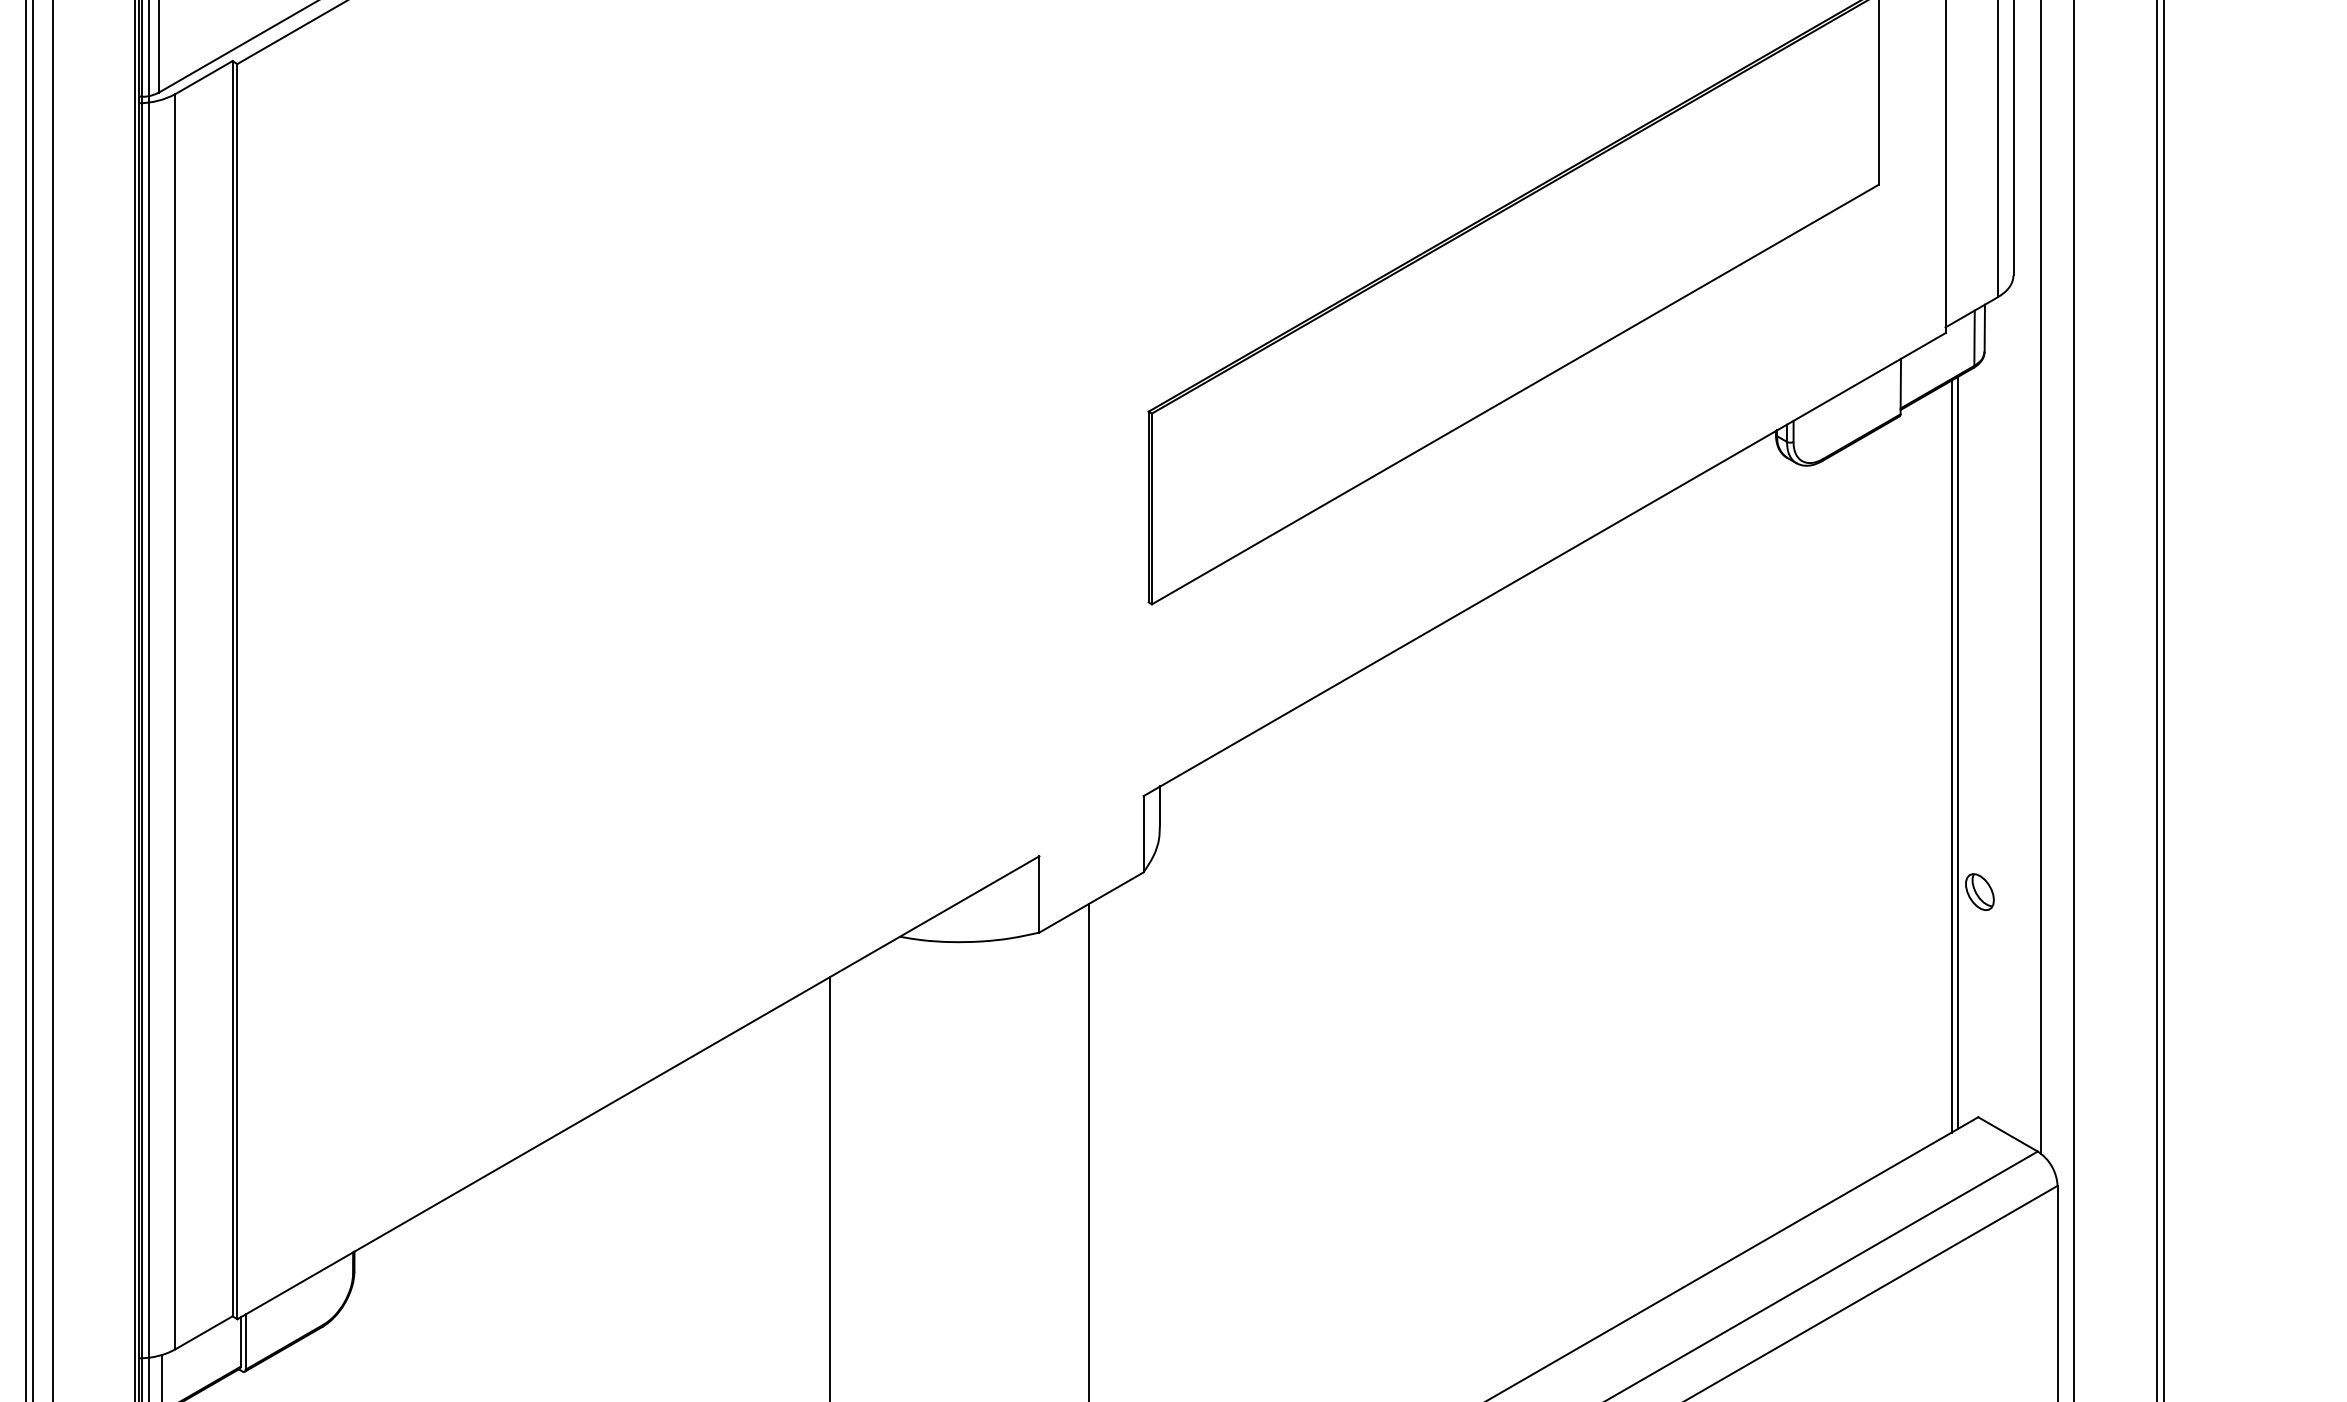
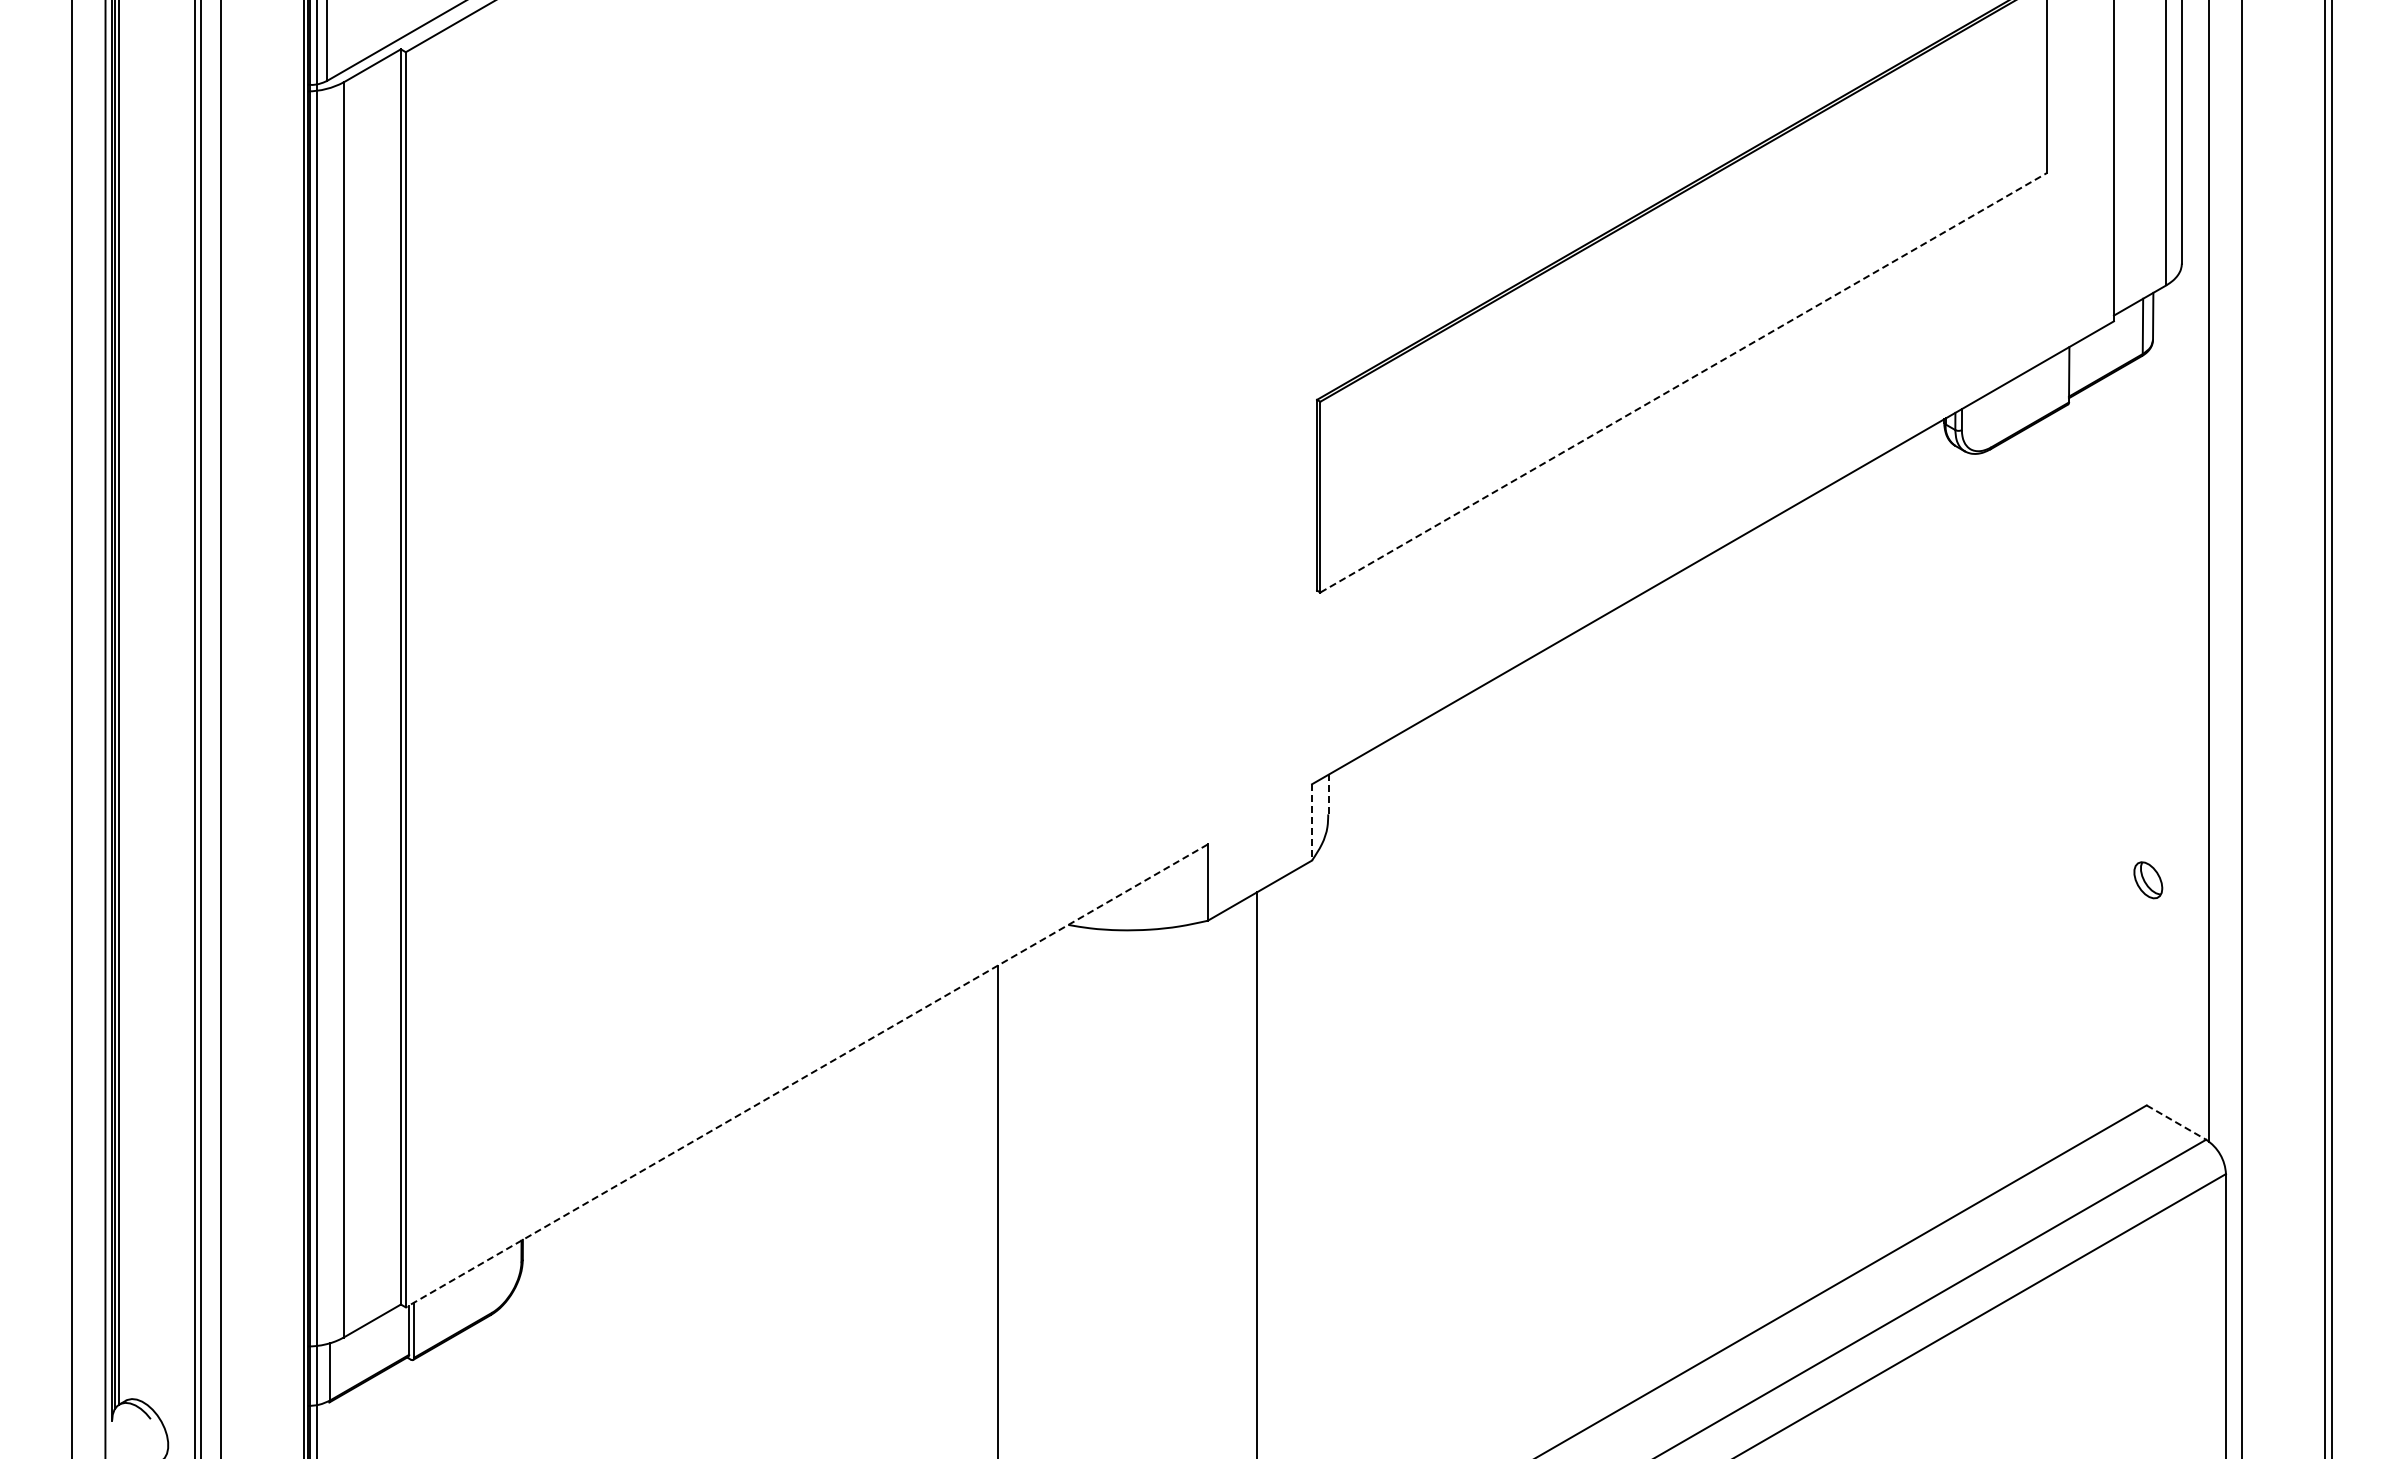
line: (1515, 394) -> (1683, 382), solid -> dashed
line: (1958, 752) -> (2126, 740), removed
line: (1952, 756) -> (2120, 744), removed
line: (1160, 806) -> (1328, 794), solid -> dashed
line: (1144, 834) -> (1312, 822), solid -> dashed
line: (638, 1087) -> (806, 1075), solid -> dashed
line: (2008, 1134) -> (2176, 1122), solid -> dashed

